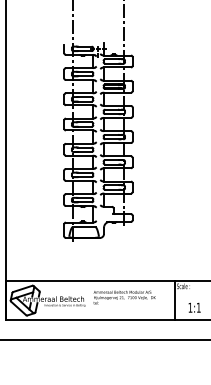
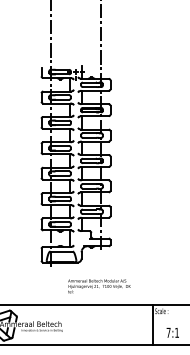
text: (124, 297) -> (99, 286), moved
text: (190, 307) -> (168, 332), 1:1 -> 7:1

